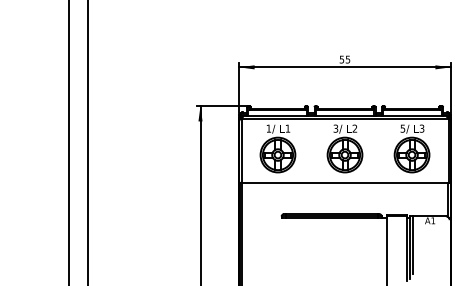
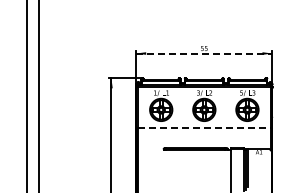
line: (345, 67) -> (204, 53), solid -> dashed
line: (345, 182) -> (204, 127), solid -> dashed

